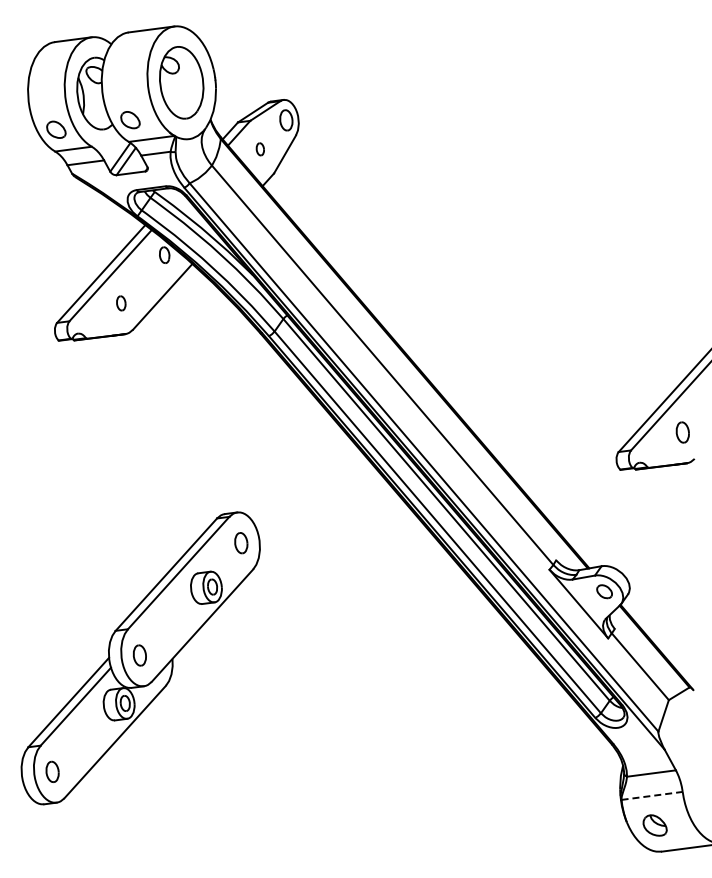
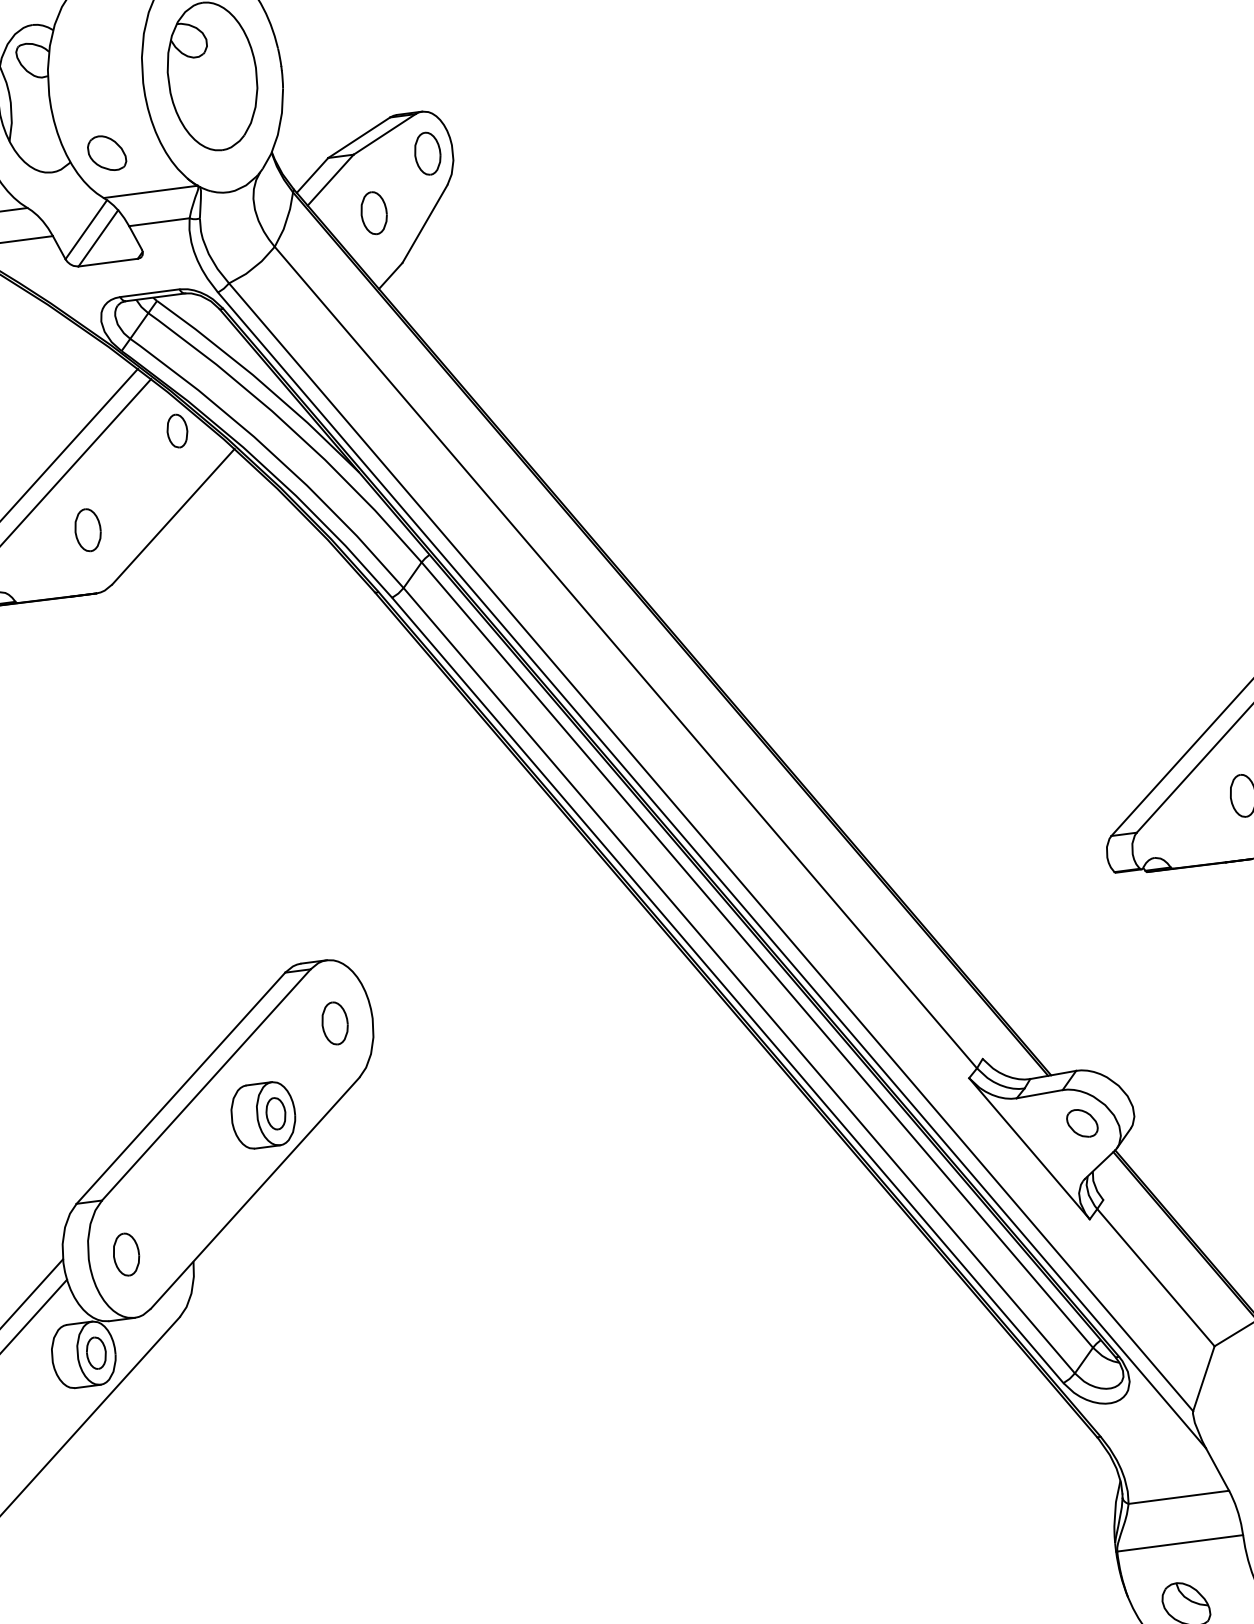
part: (260, 149) -> (374, 213), size x1.67
part: (121, 303) -> (88, 530), size x1.43
line: (652, 795) -> (1180, 1542), dashed -> solid

